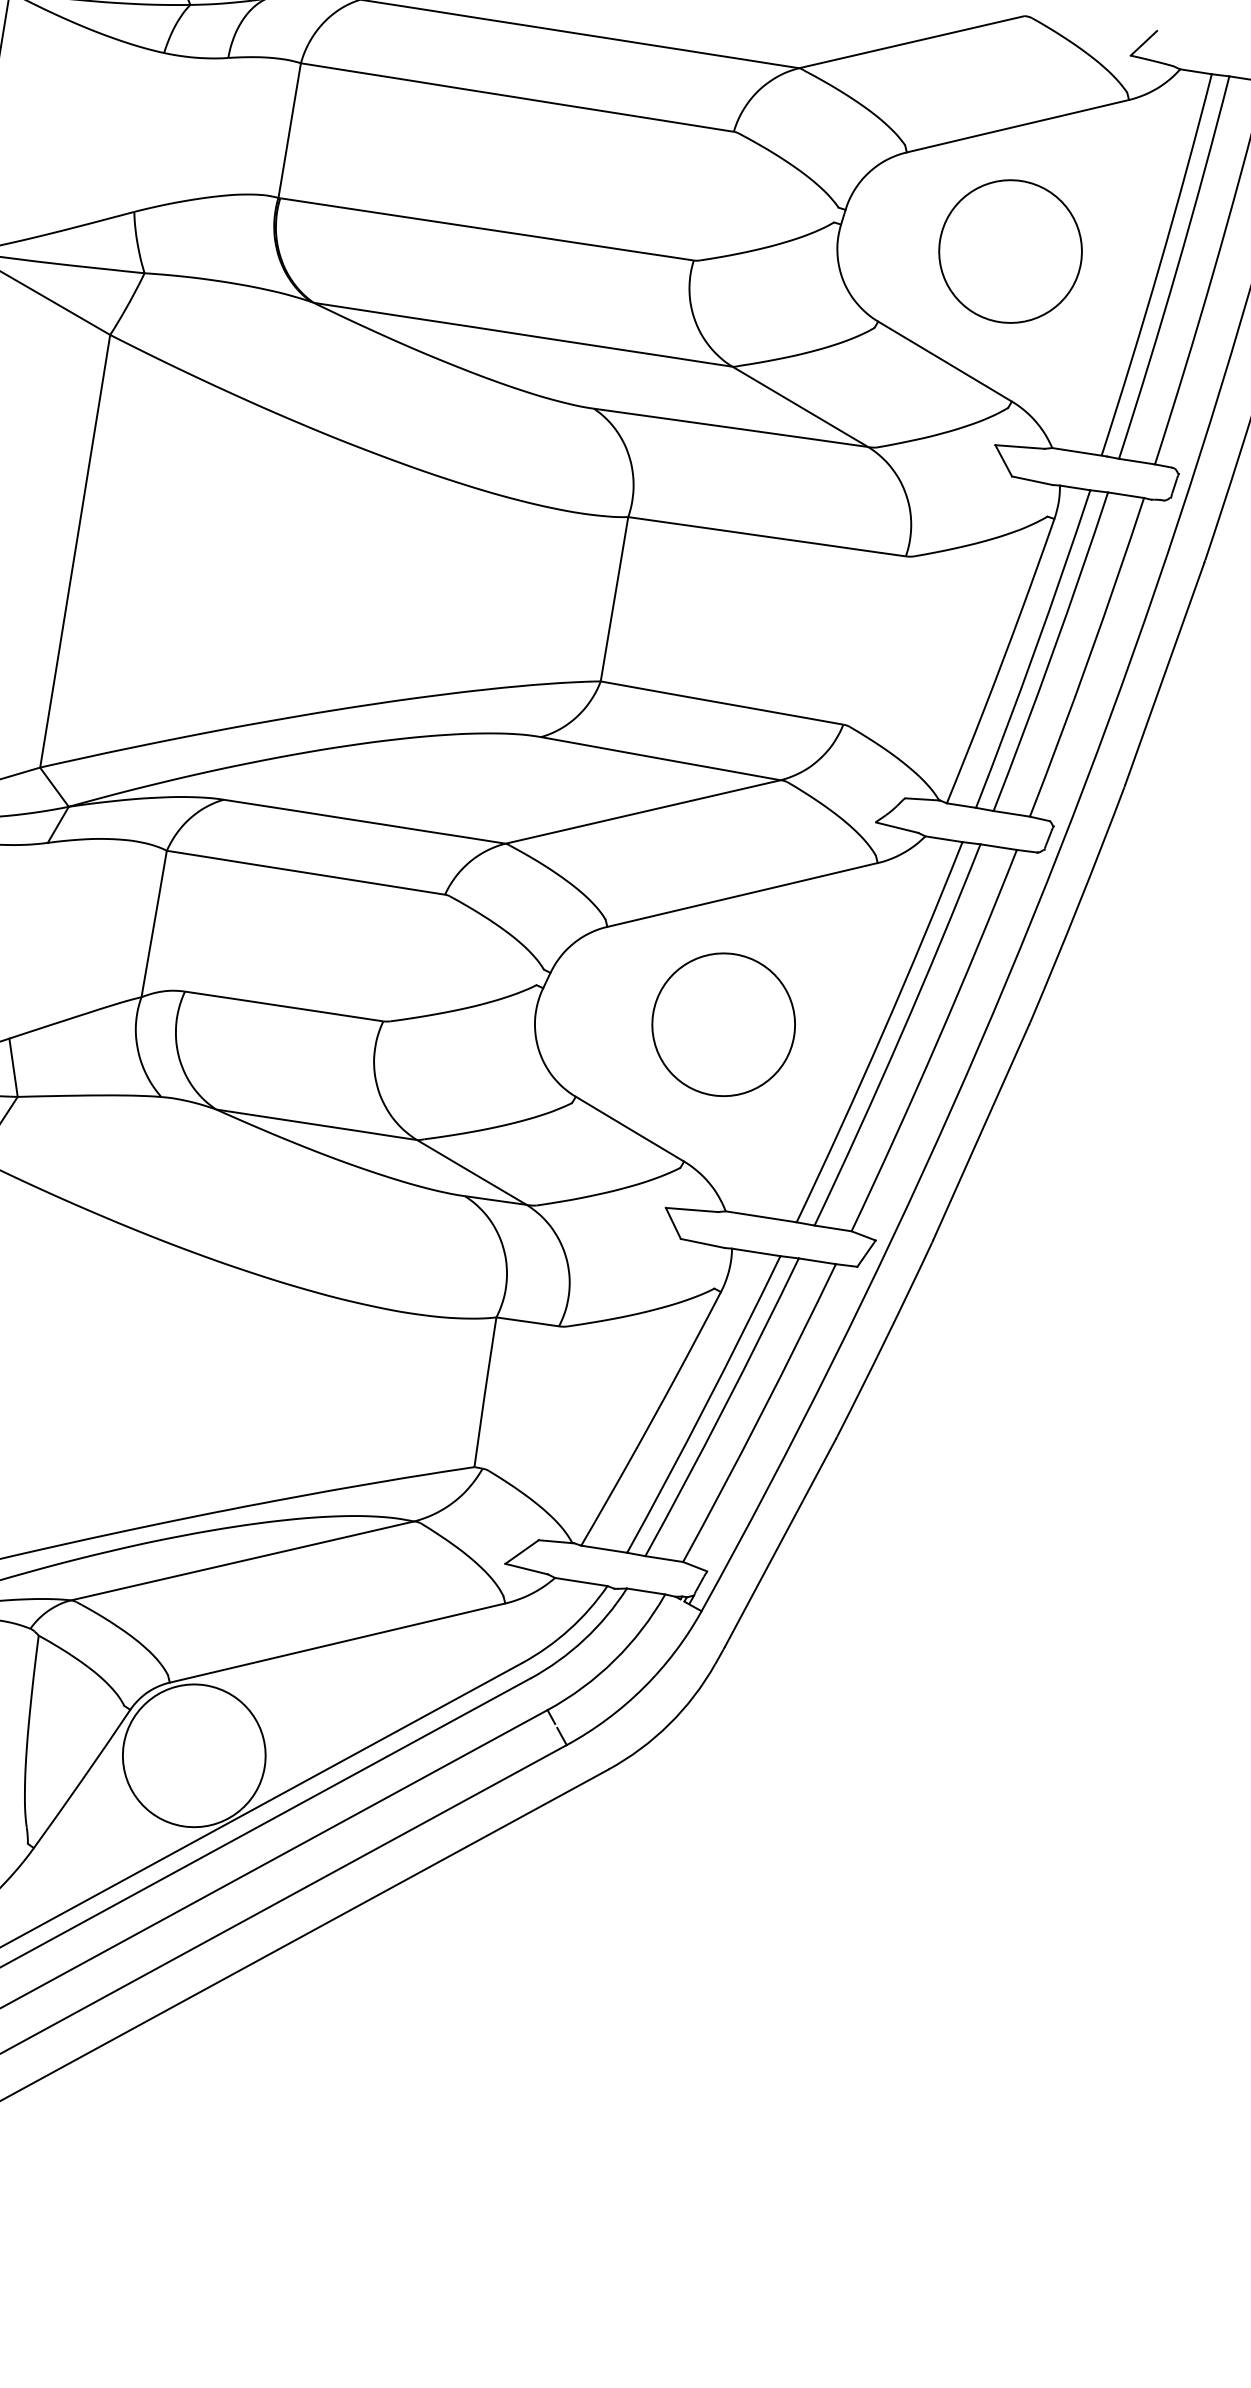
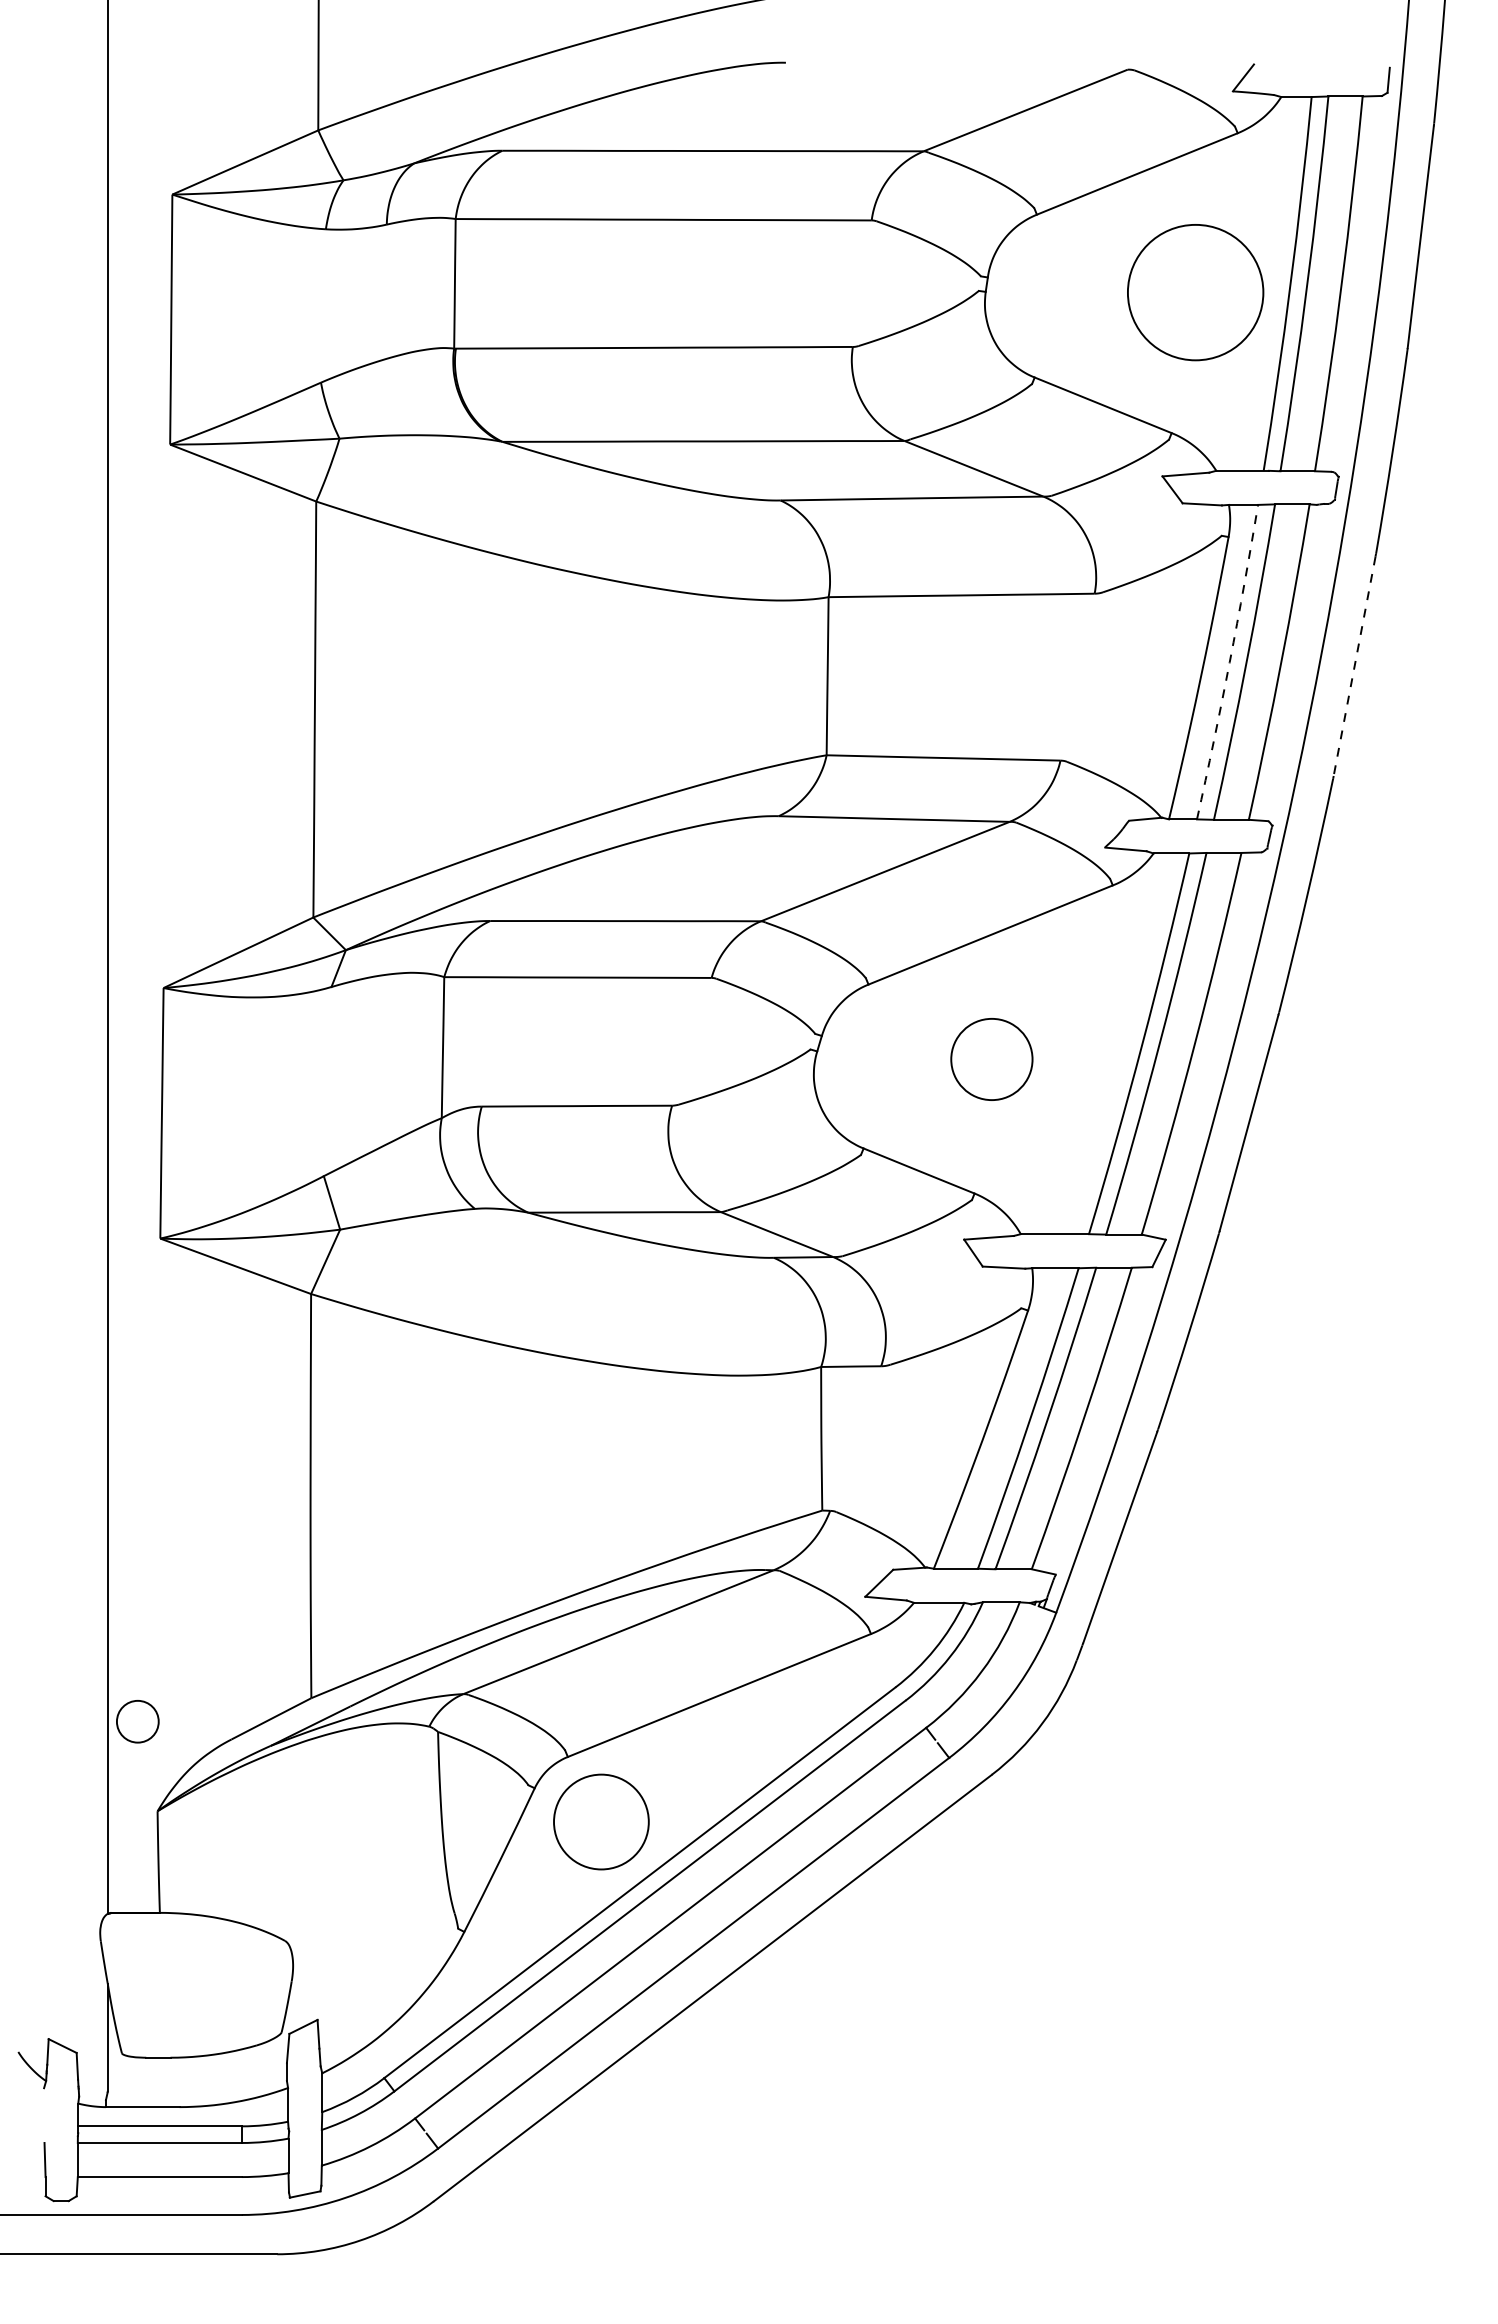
circle: (1010, 251) -> (1195, 292), moved
arc: (1035, 649) -> (1229, 662), solid -> dashed
line: (1164, 674) -> (1354, 666), solid -> dashed
circle: (723, 1024) -> (991, 1059), size x0.6
circle: (194, 1755) -> (601, 1821), size x0.7

